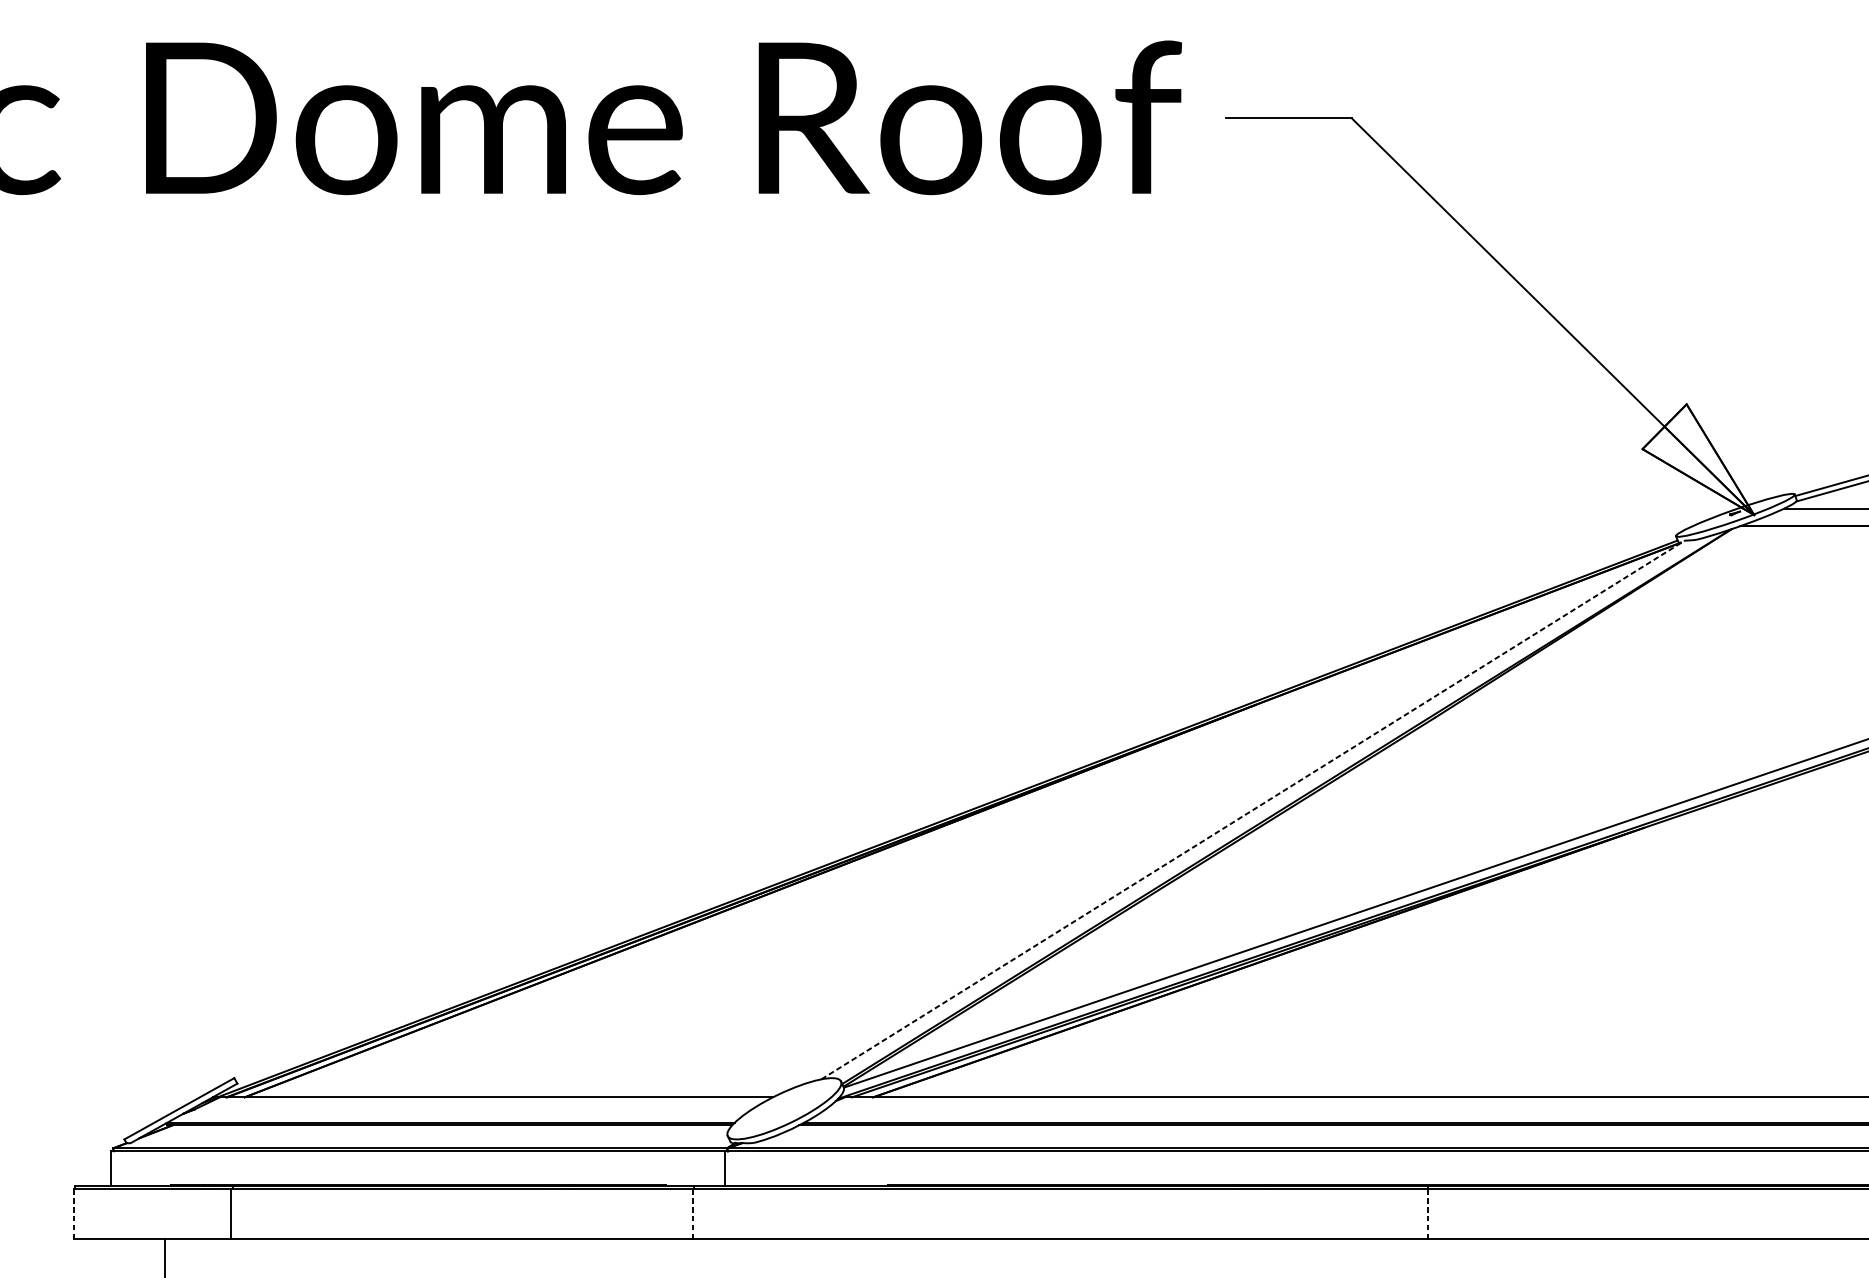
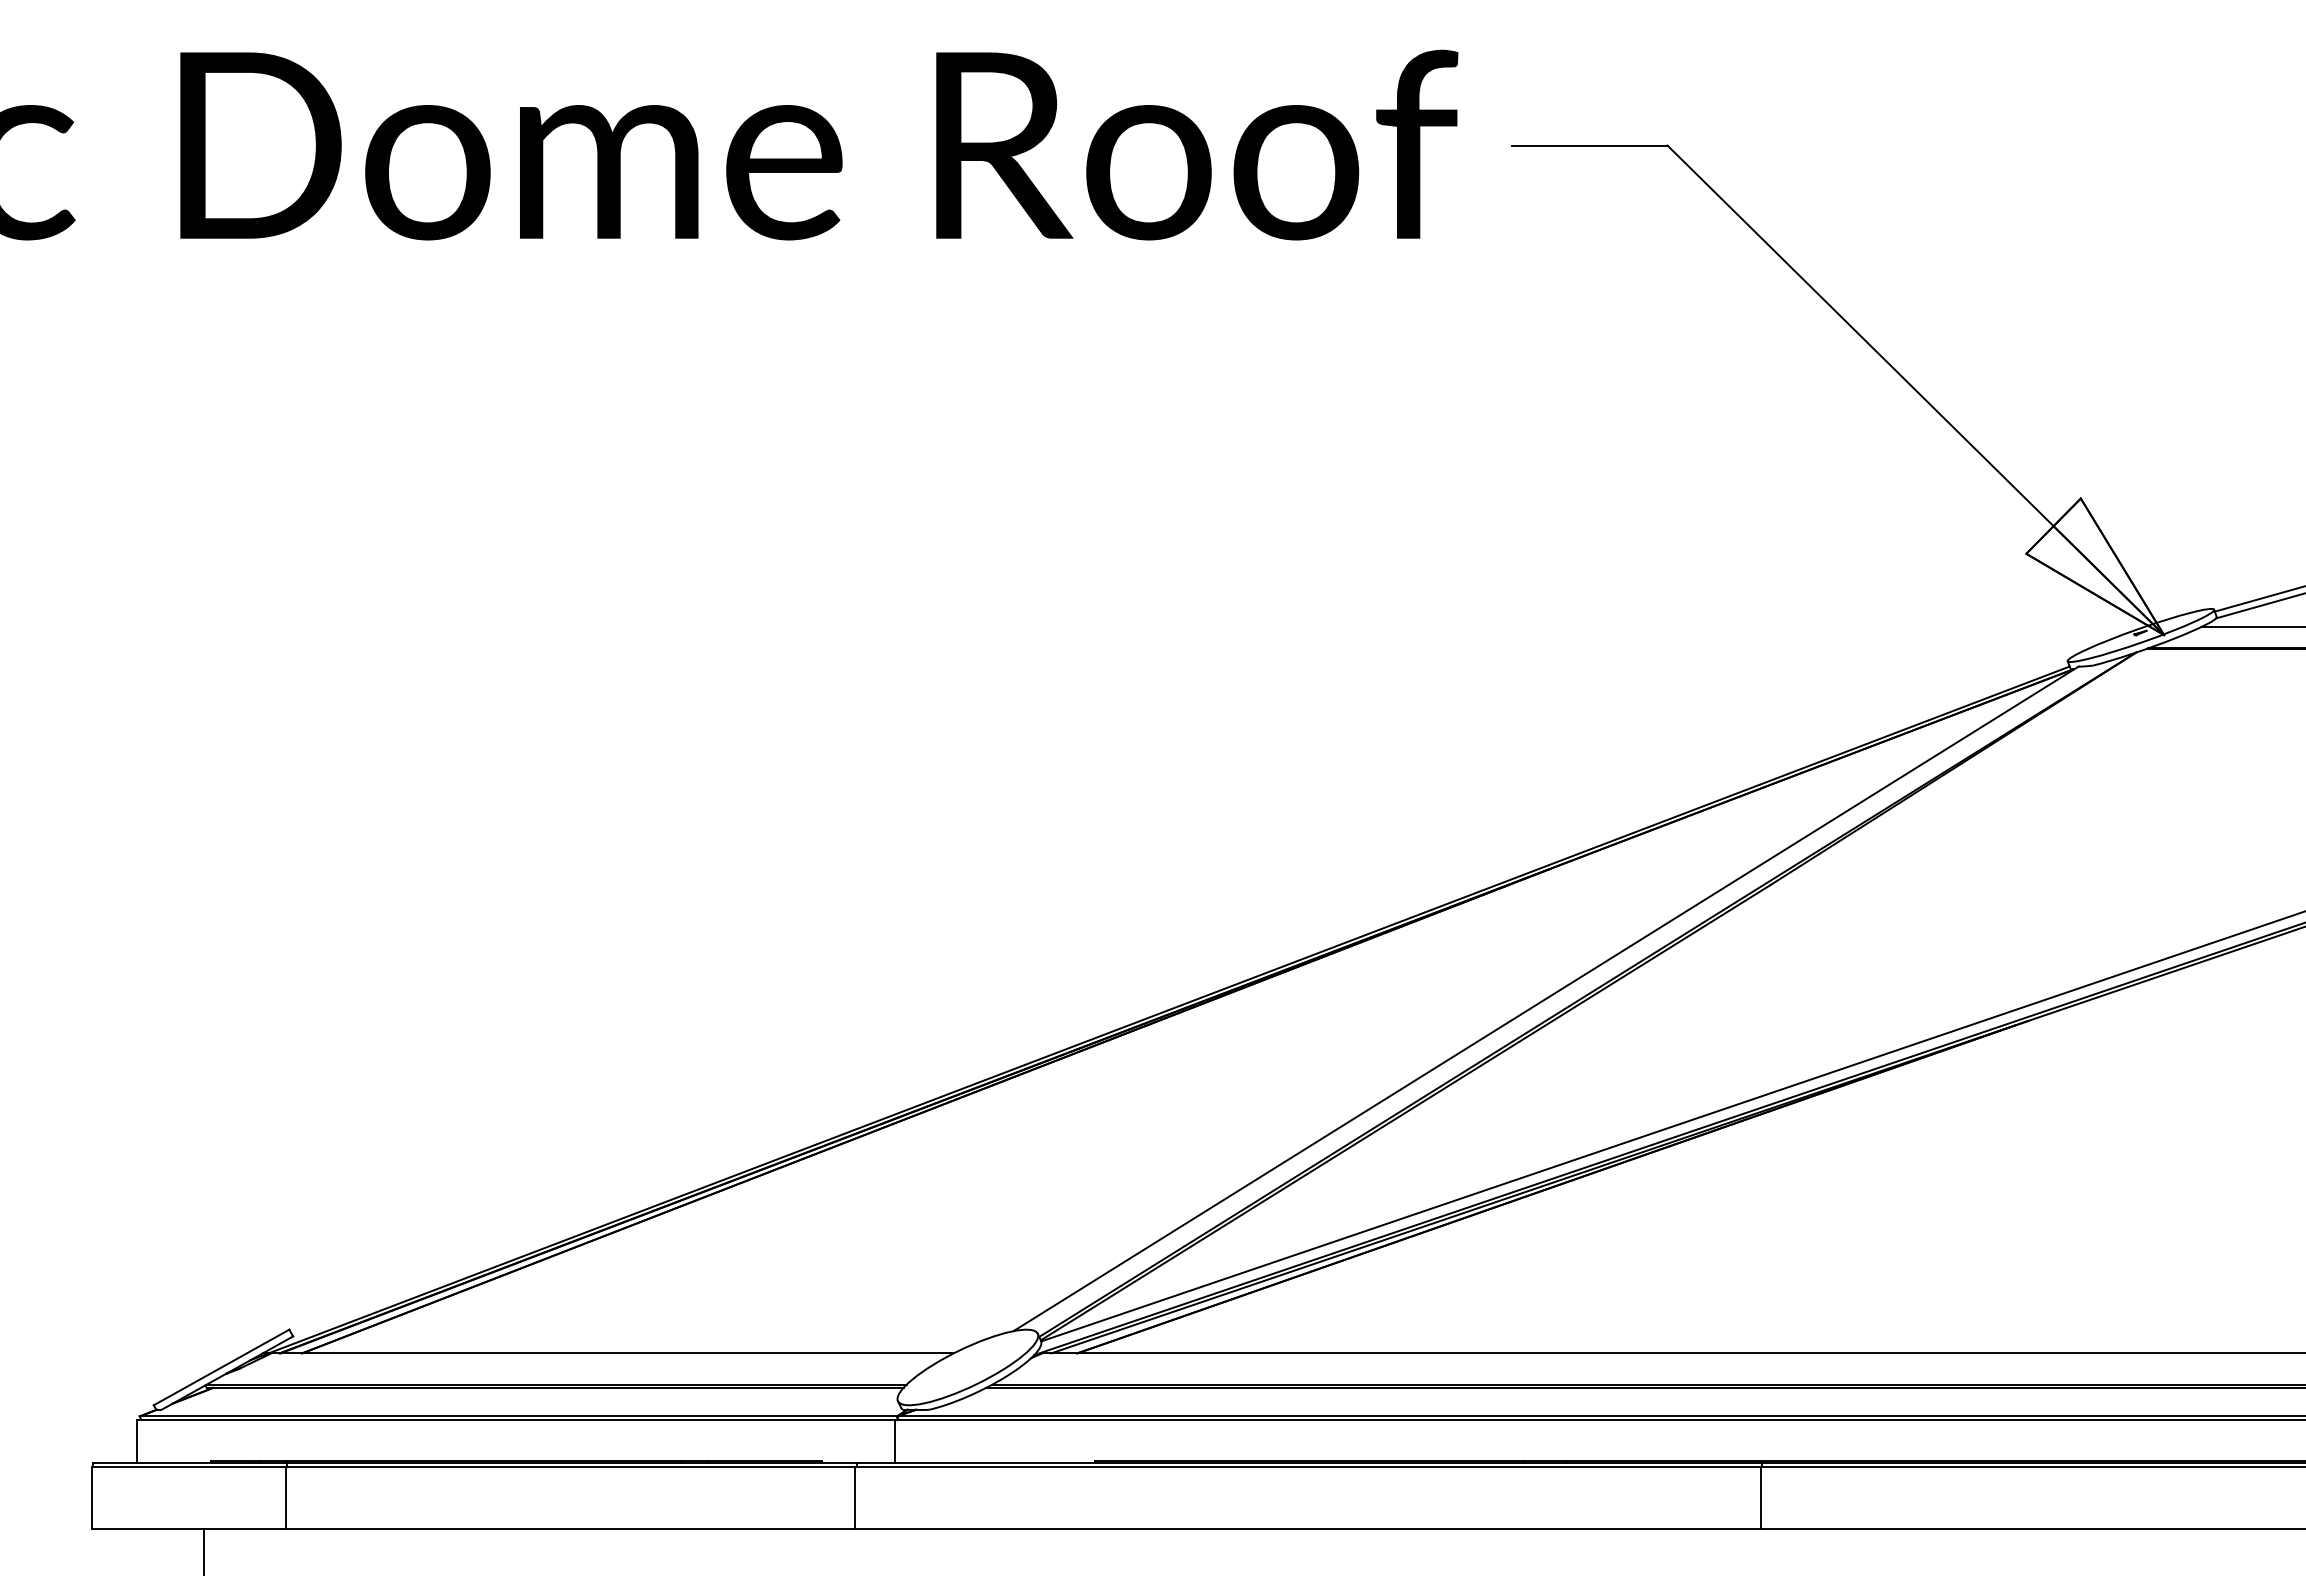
line: (1253, 809) -> (1546, 998), dashed -> solid
line: (73, 1215) -> (91, 1498), dashed -> solid
line: (693, 1215) -> (855, 1498), dashed -> solid
line: (1427, 1215) -> (1761, 1498), dashed -> solid

